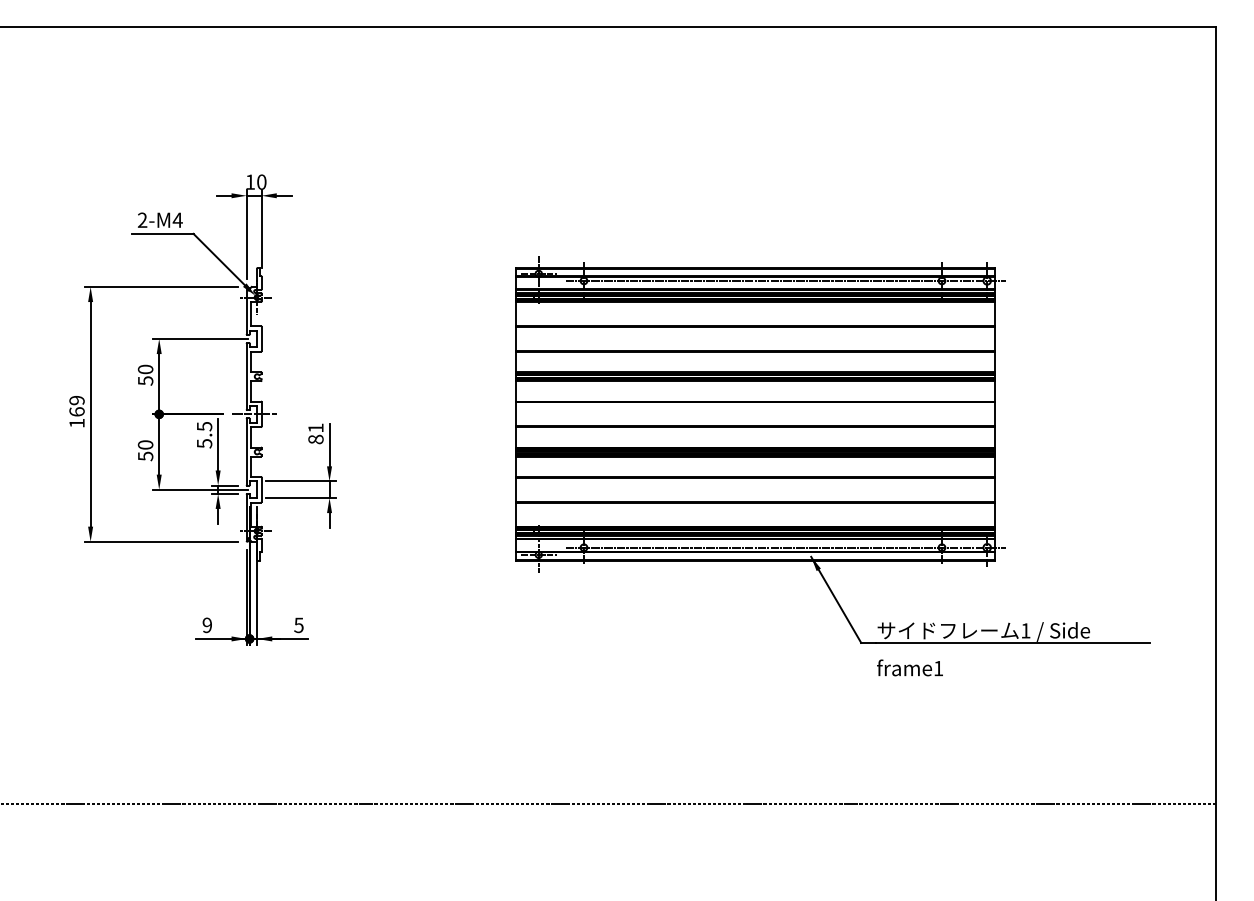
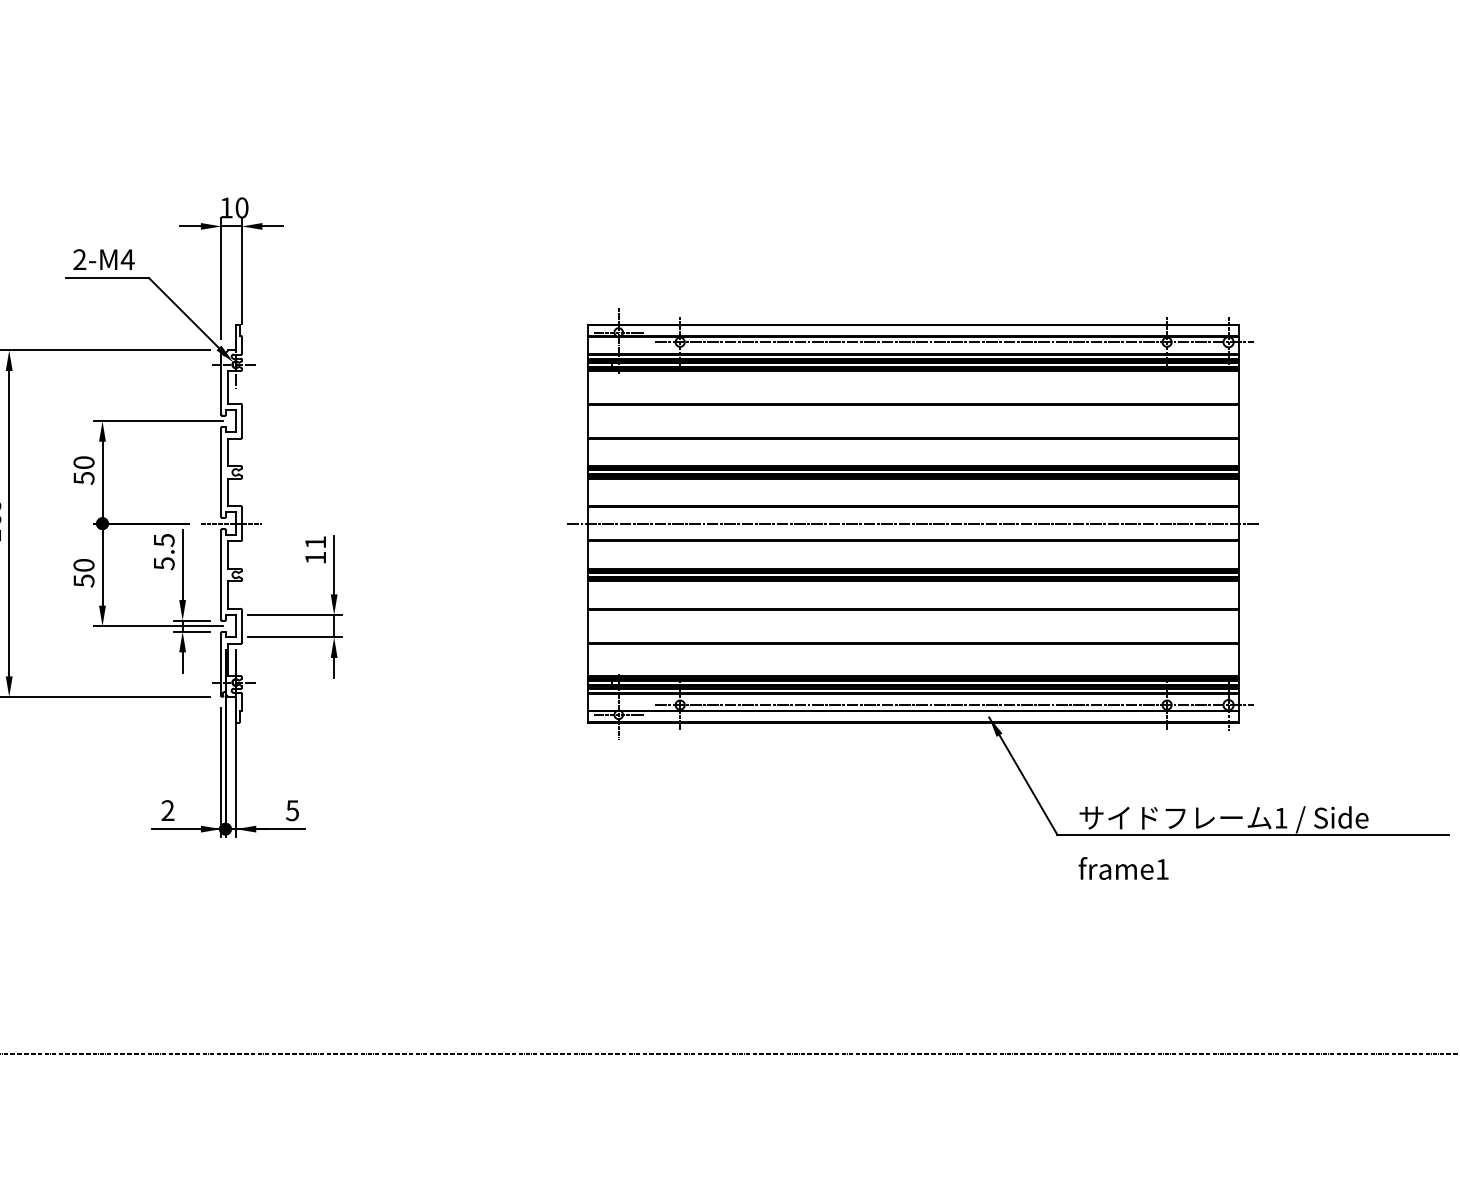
line: (755, 414) -> (913, 523), added
text: (315, 439) -> (315, 557), 81 -> 11
text: (207, 625) -> (168, 810), 9 -> 2

